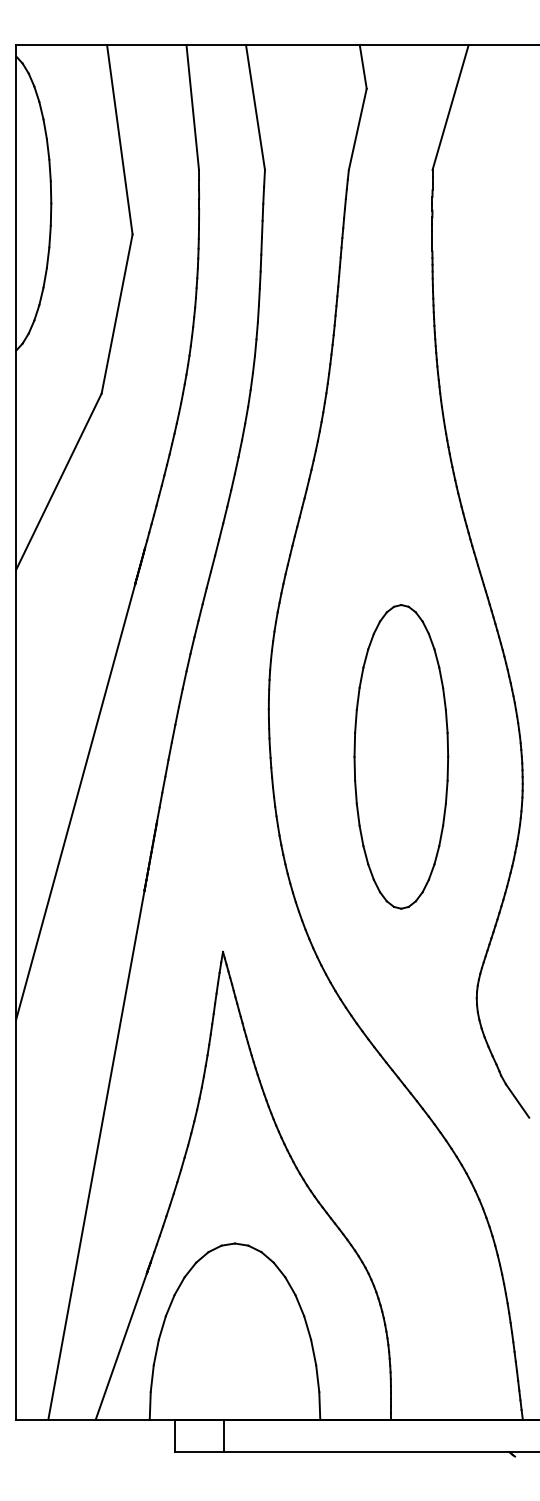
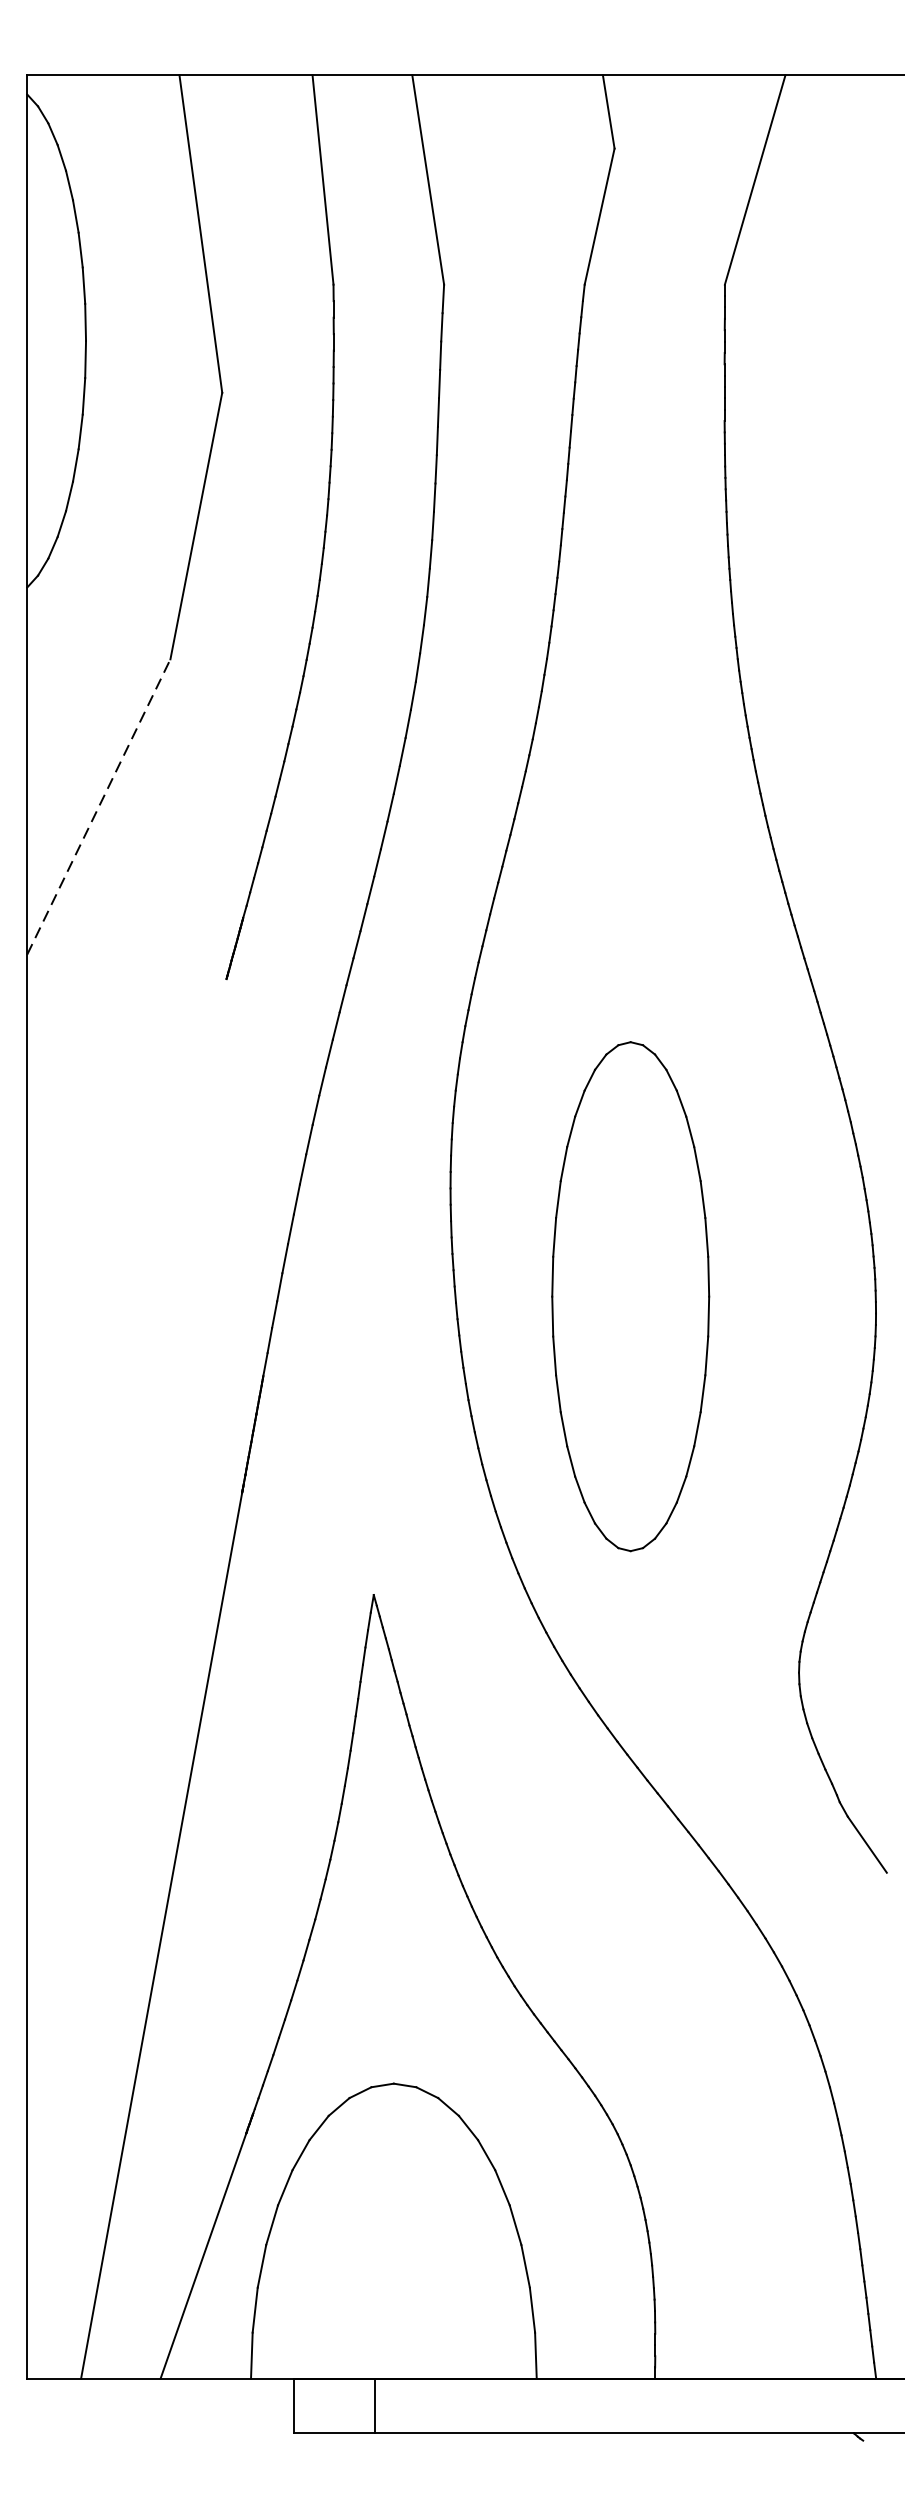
line: (58, 481) -> (98, 806), solid -> dashed
part: (401, 756) -> (630, 1296), moved
line: (75, 801) -> (126, 1342), removed

